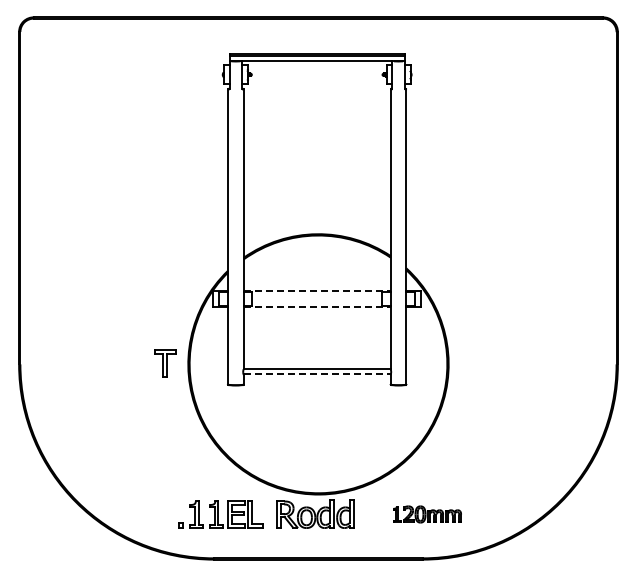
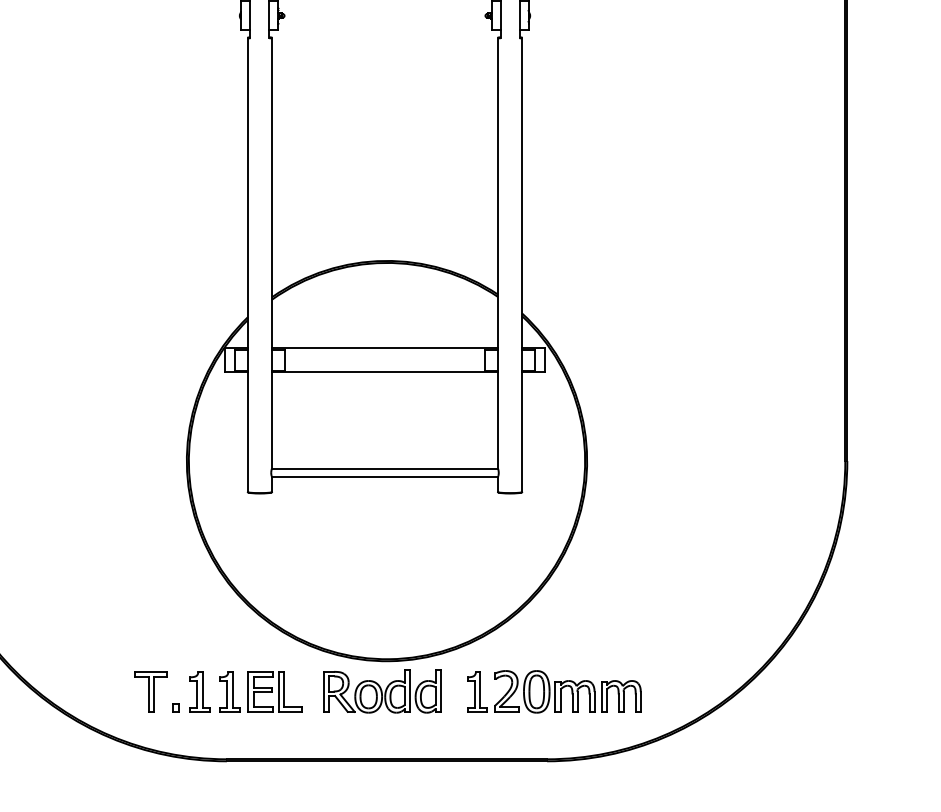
line: (317, 290) -> (385, 347), dashed -> solid
line: (317, 306) -> (385, 372), dashed -> solid
part: (165, 363) -> (151, 691), moved
line: (317, 374) -> (385, 476), dashed -> solid
part: (427, 514) -> (554, 691), size x1.67

